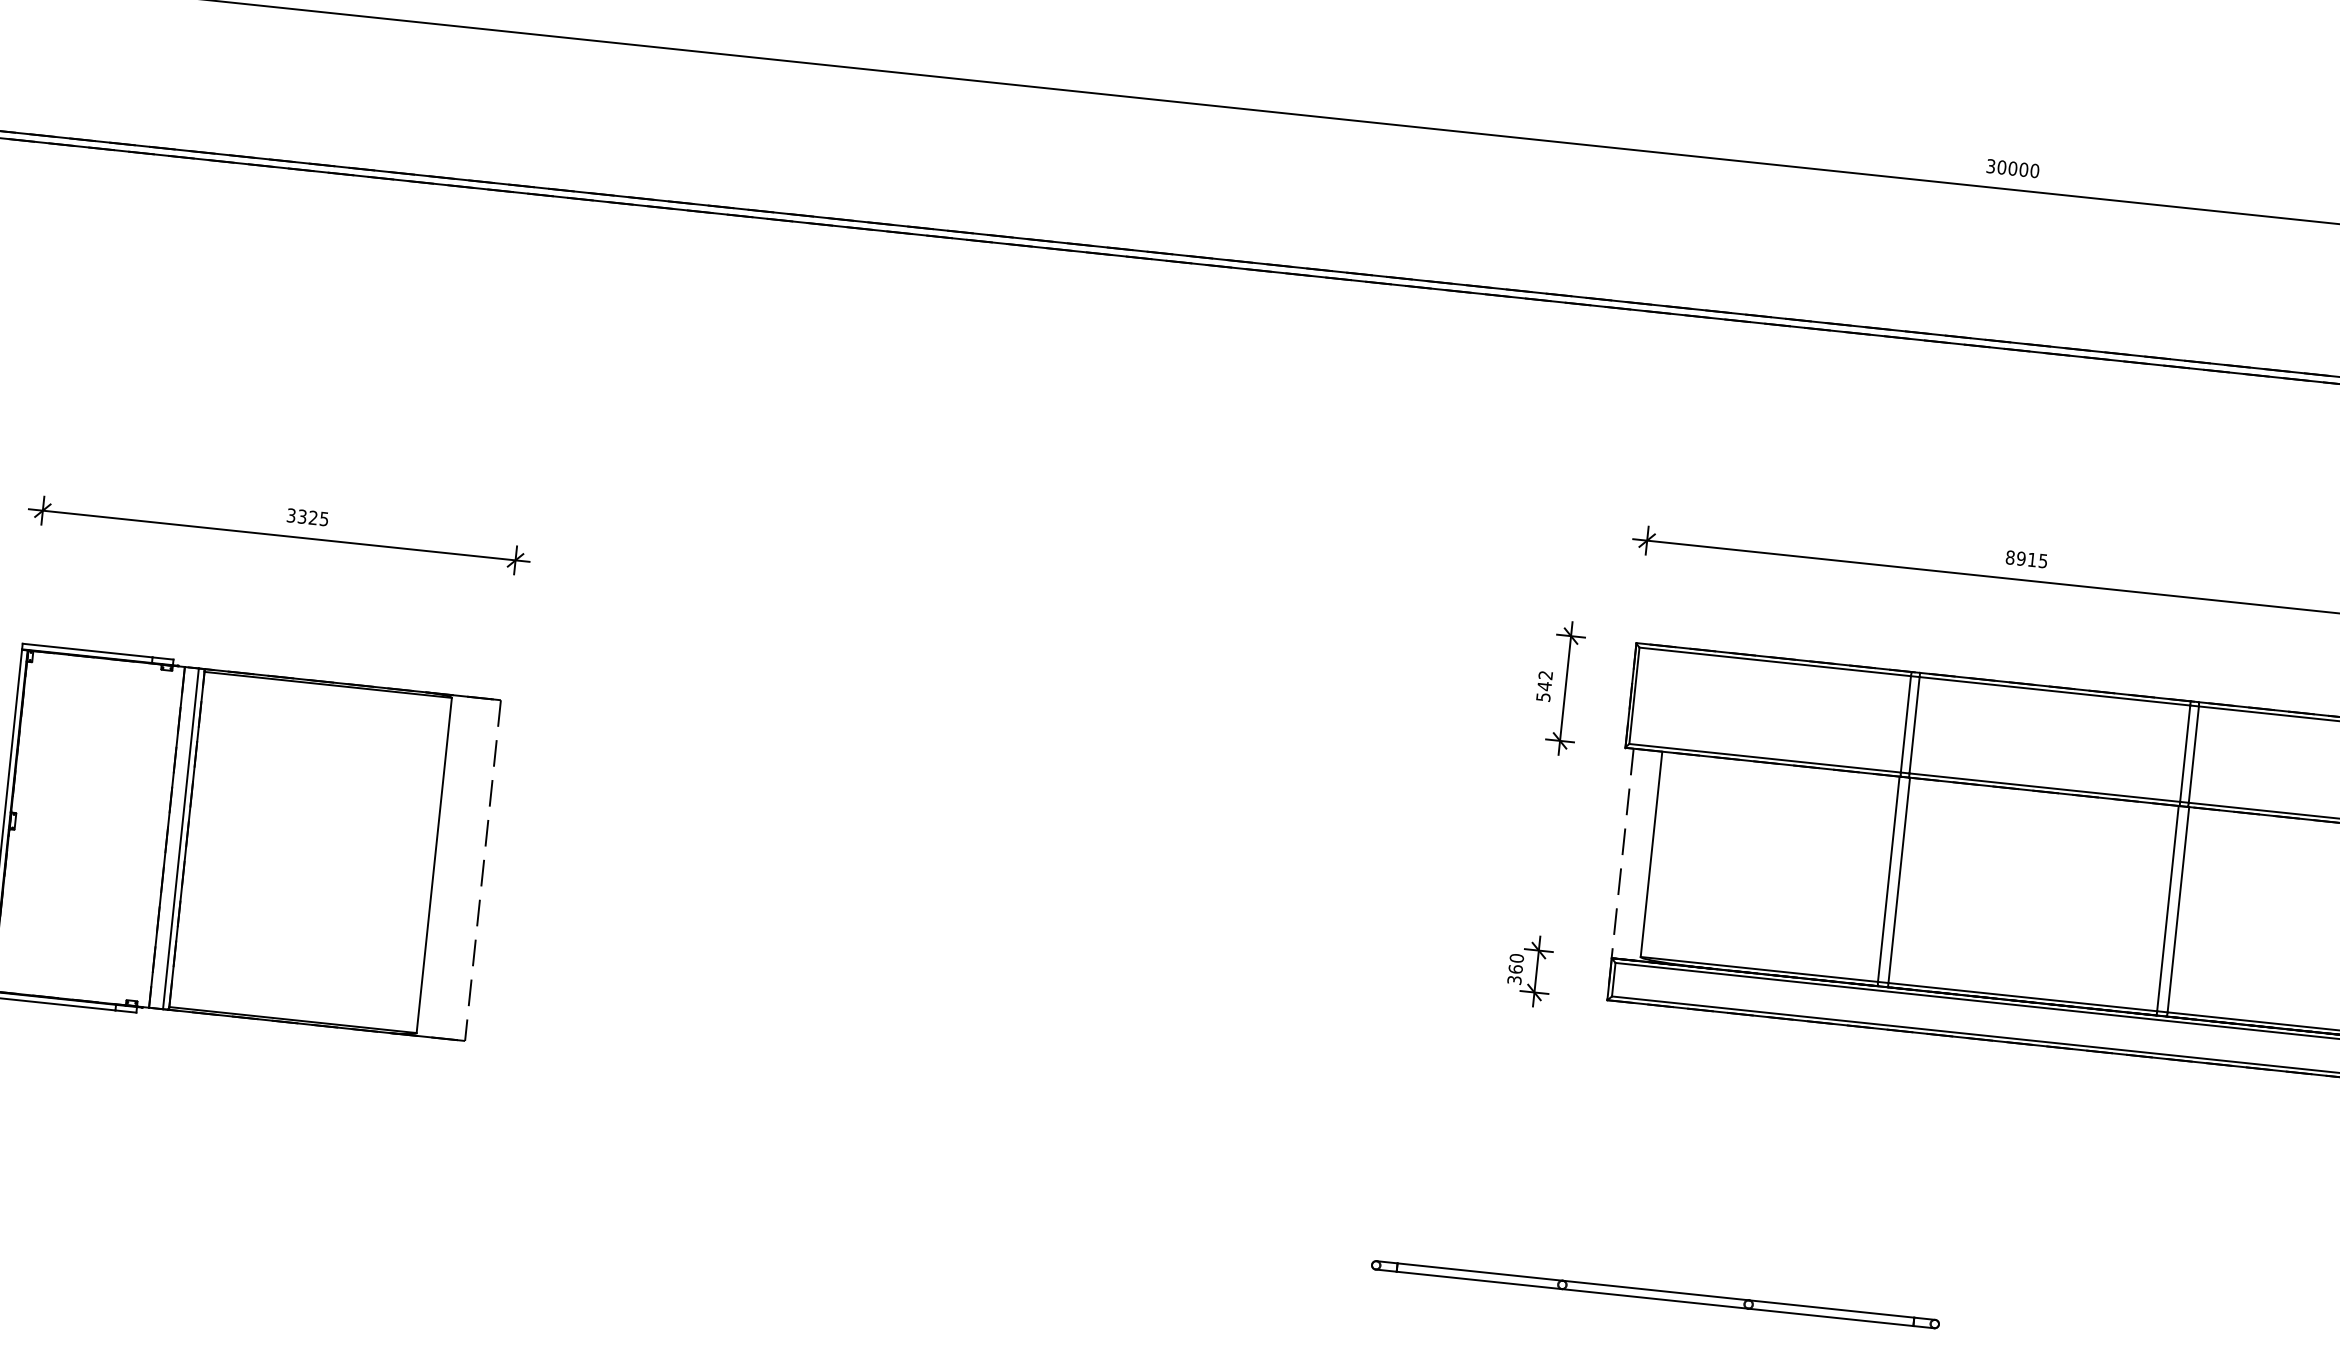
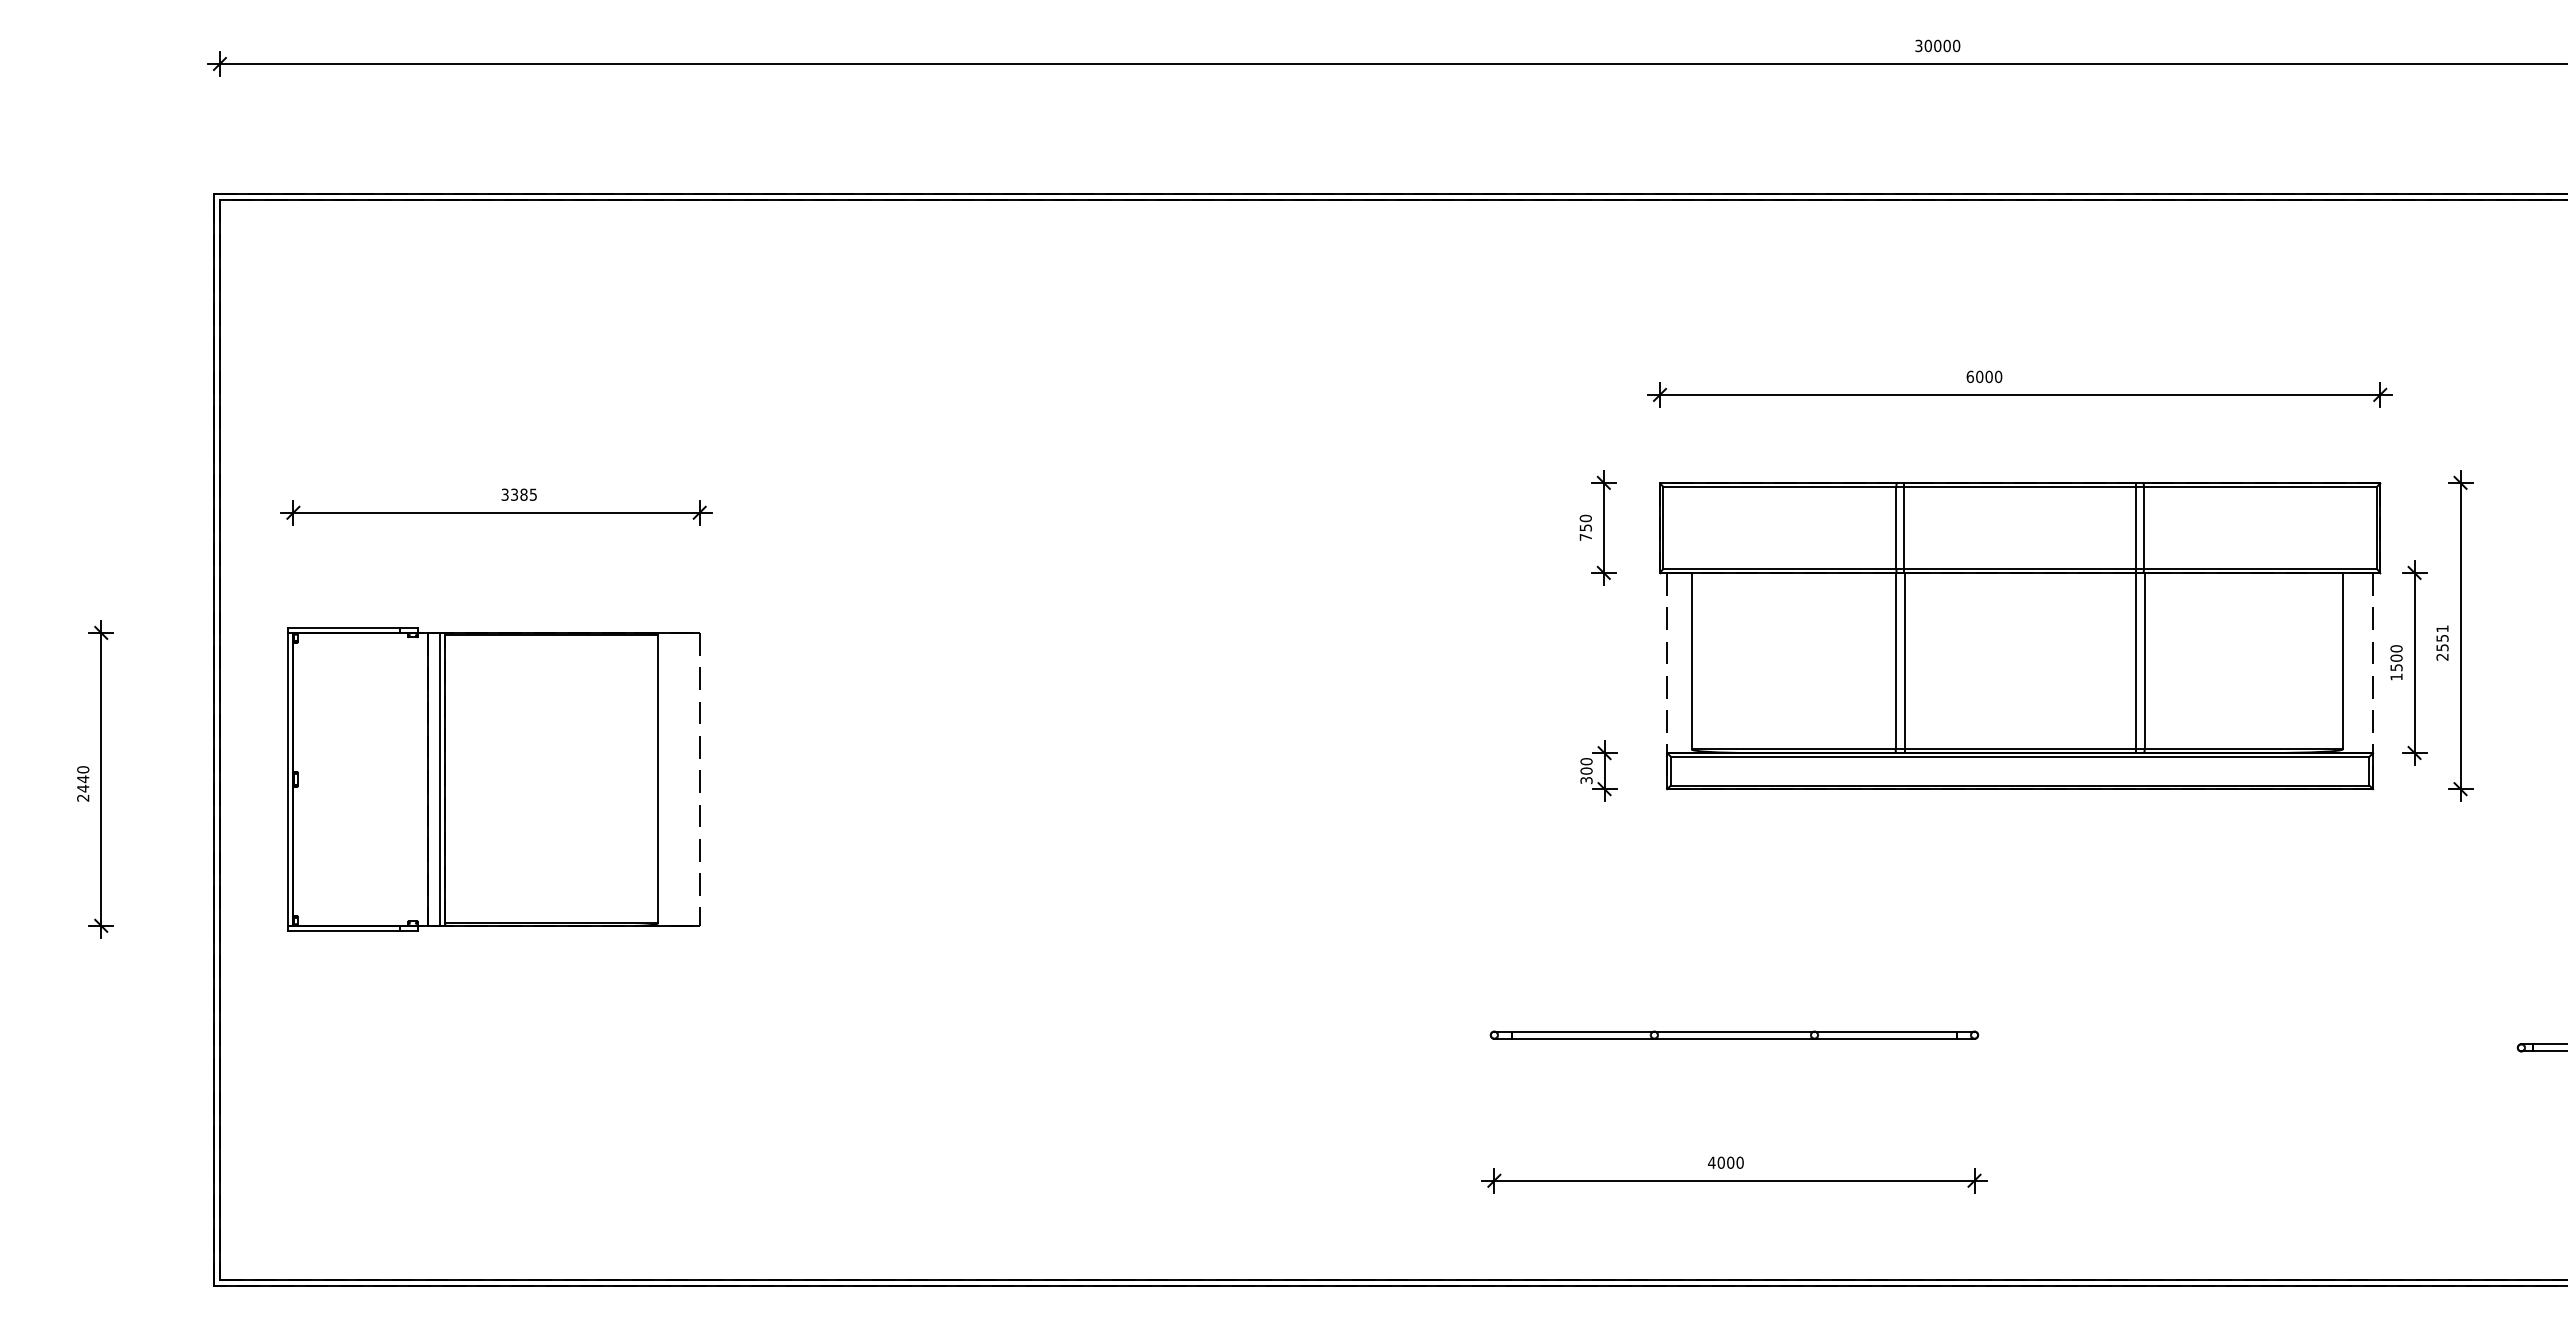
text: (312, 517) -> (523, 494), 3325 -> 3385
text: (2026, 558) -> (1984, 376), 8915 -> 6000
text: (1544, 685) -> (1585, 527), 542 -> 750
text: (1515, 968) -> (1586, 770), 360 -> 300

